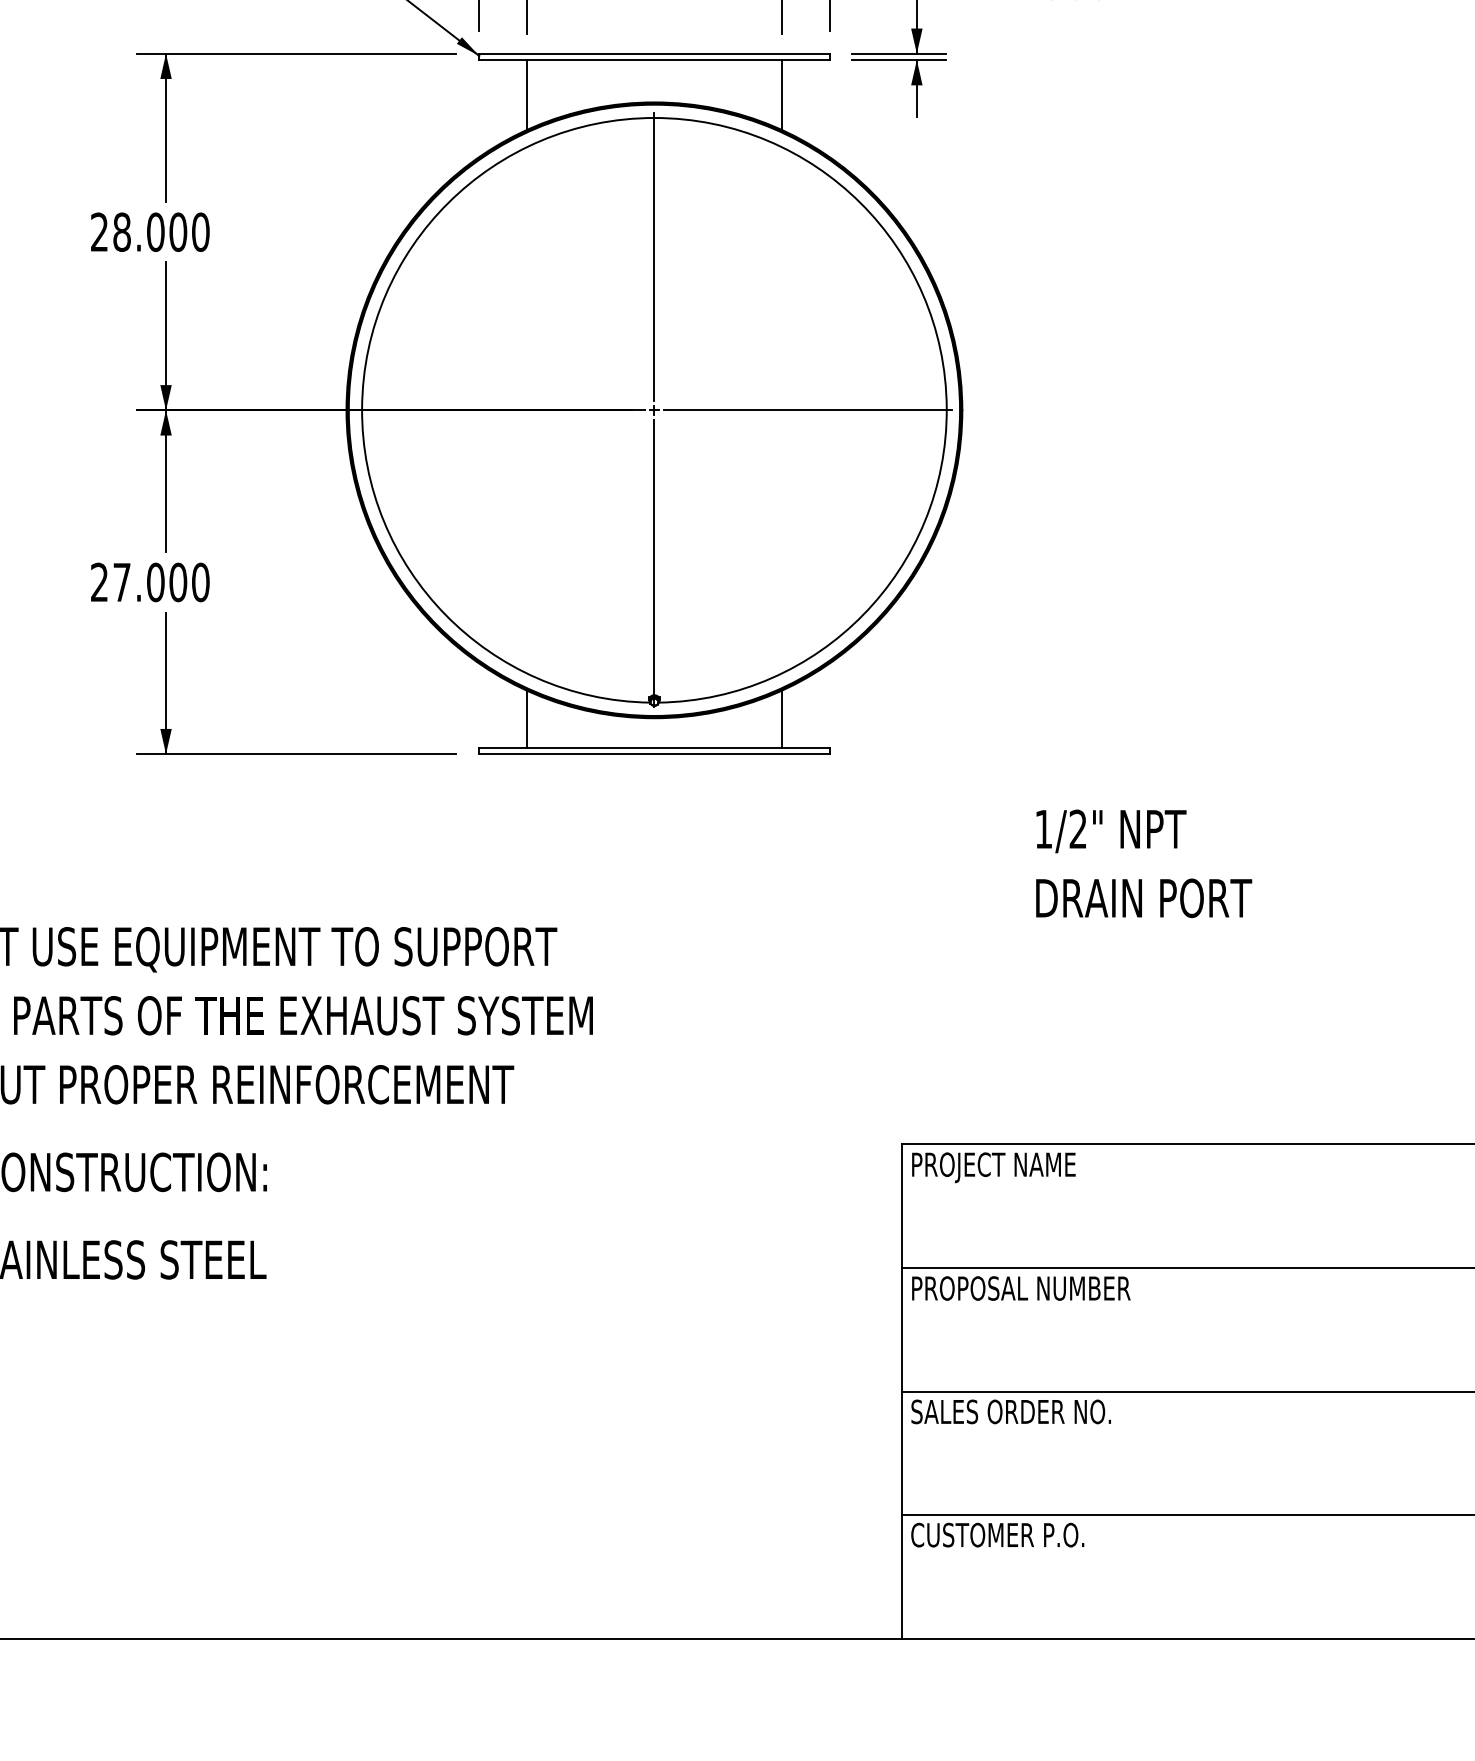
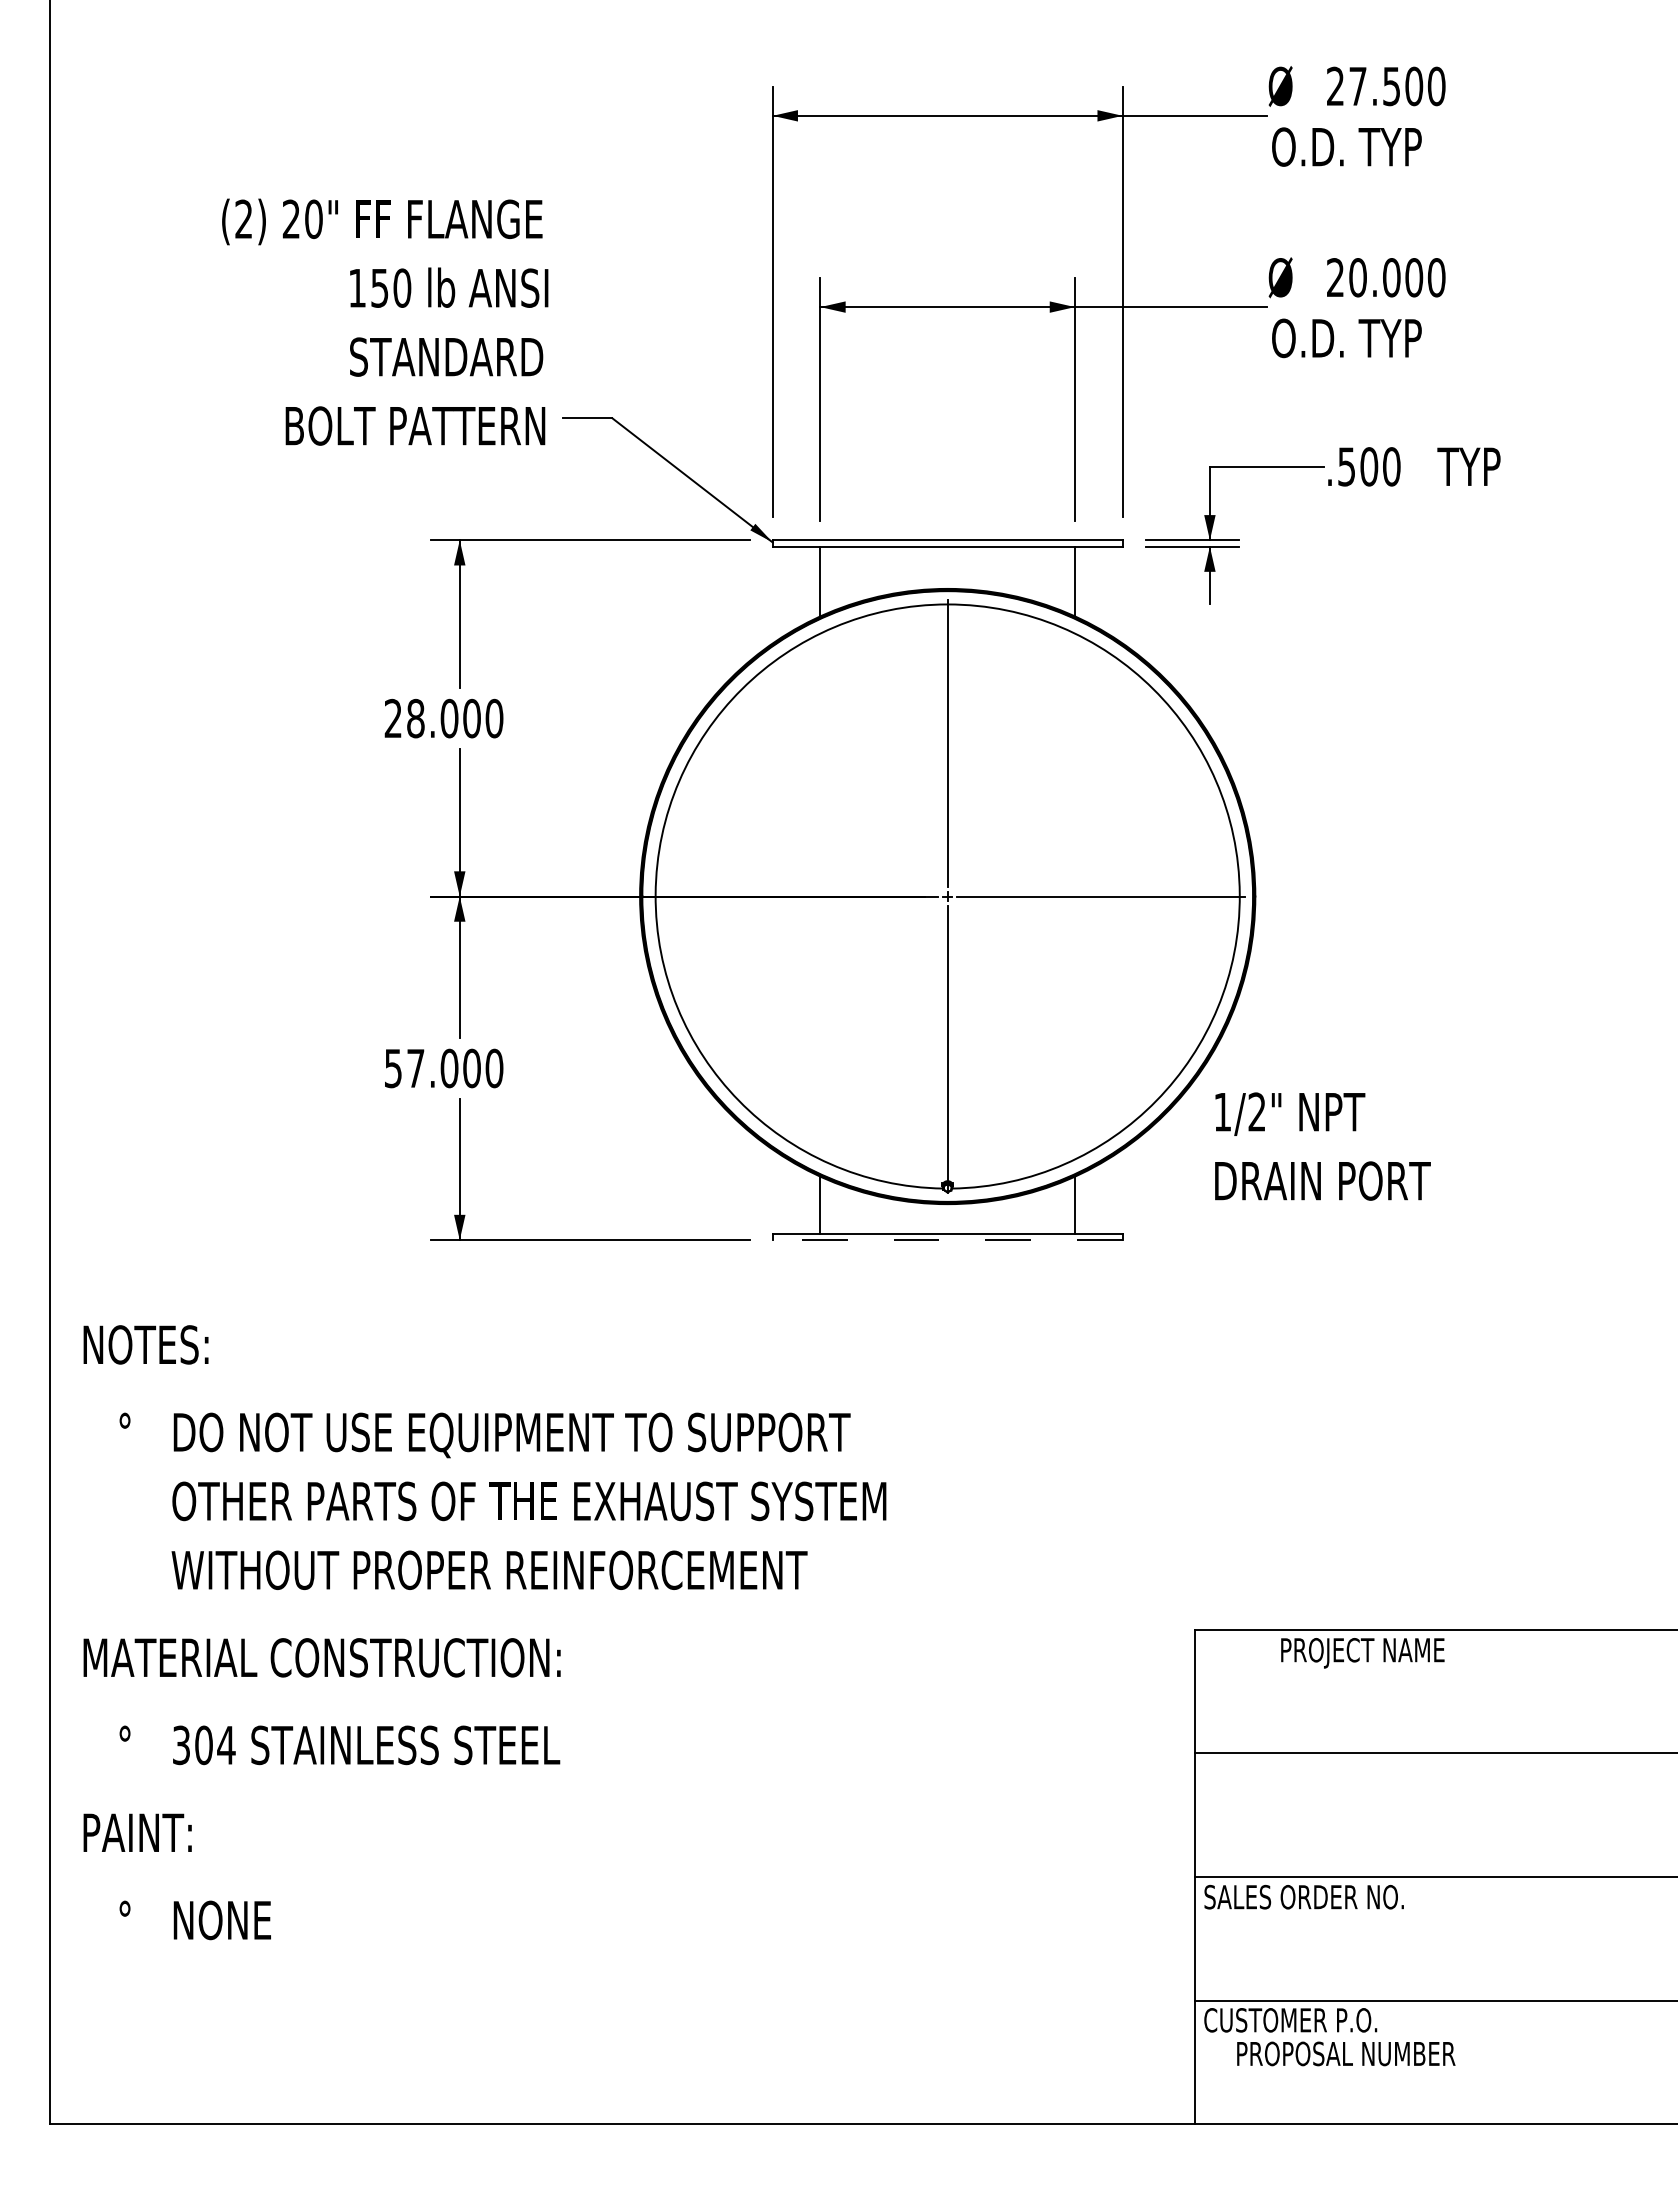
text: (98, 582) -> (392, 1068), 27.000 -> 57.000
line: (654, 754) -> (947, 1240), solid -> dashed
text: (1143, 863) -> (1322, 1146), moved
text: (993, 1167) -> (1362, 1653), moved
text: (1021, 1288) -> (1346, 2053), moved

